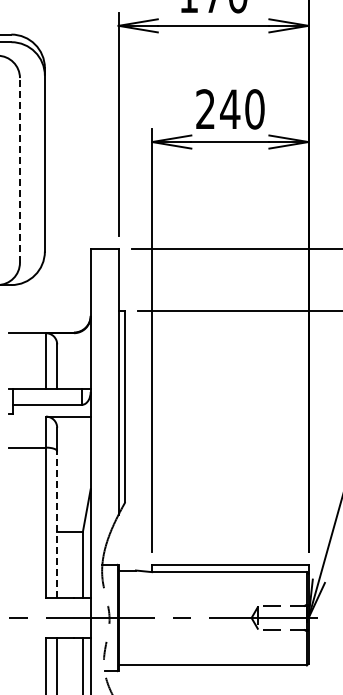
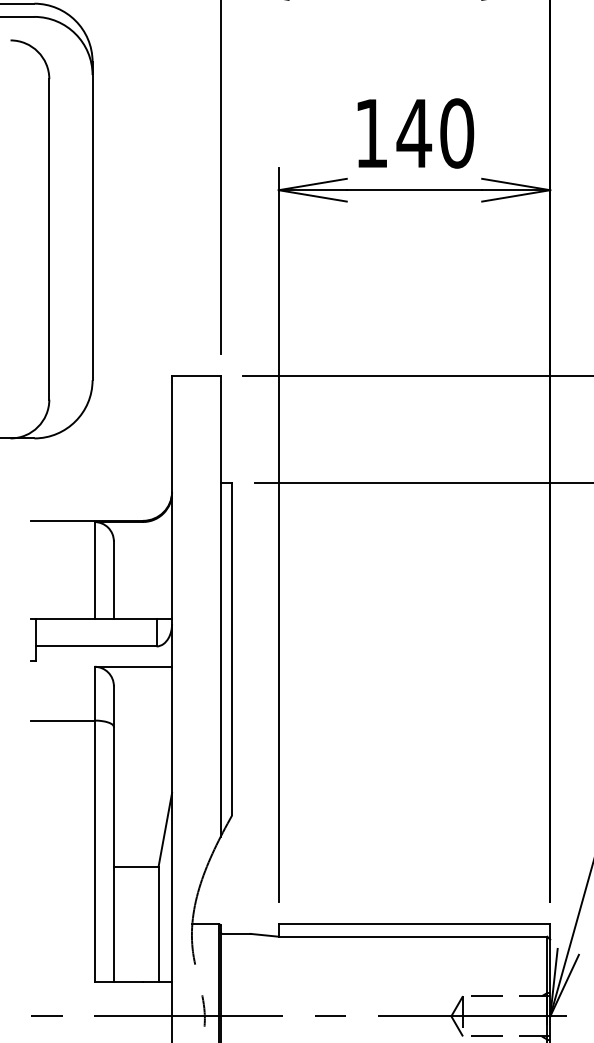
text: (205, 108) -> (371, 131), 240 -> 140
line: (19, 169) -> (48, 237), dashed -> solid
line: (57, 524) -> (114, 854), dashed -> solid

